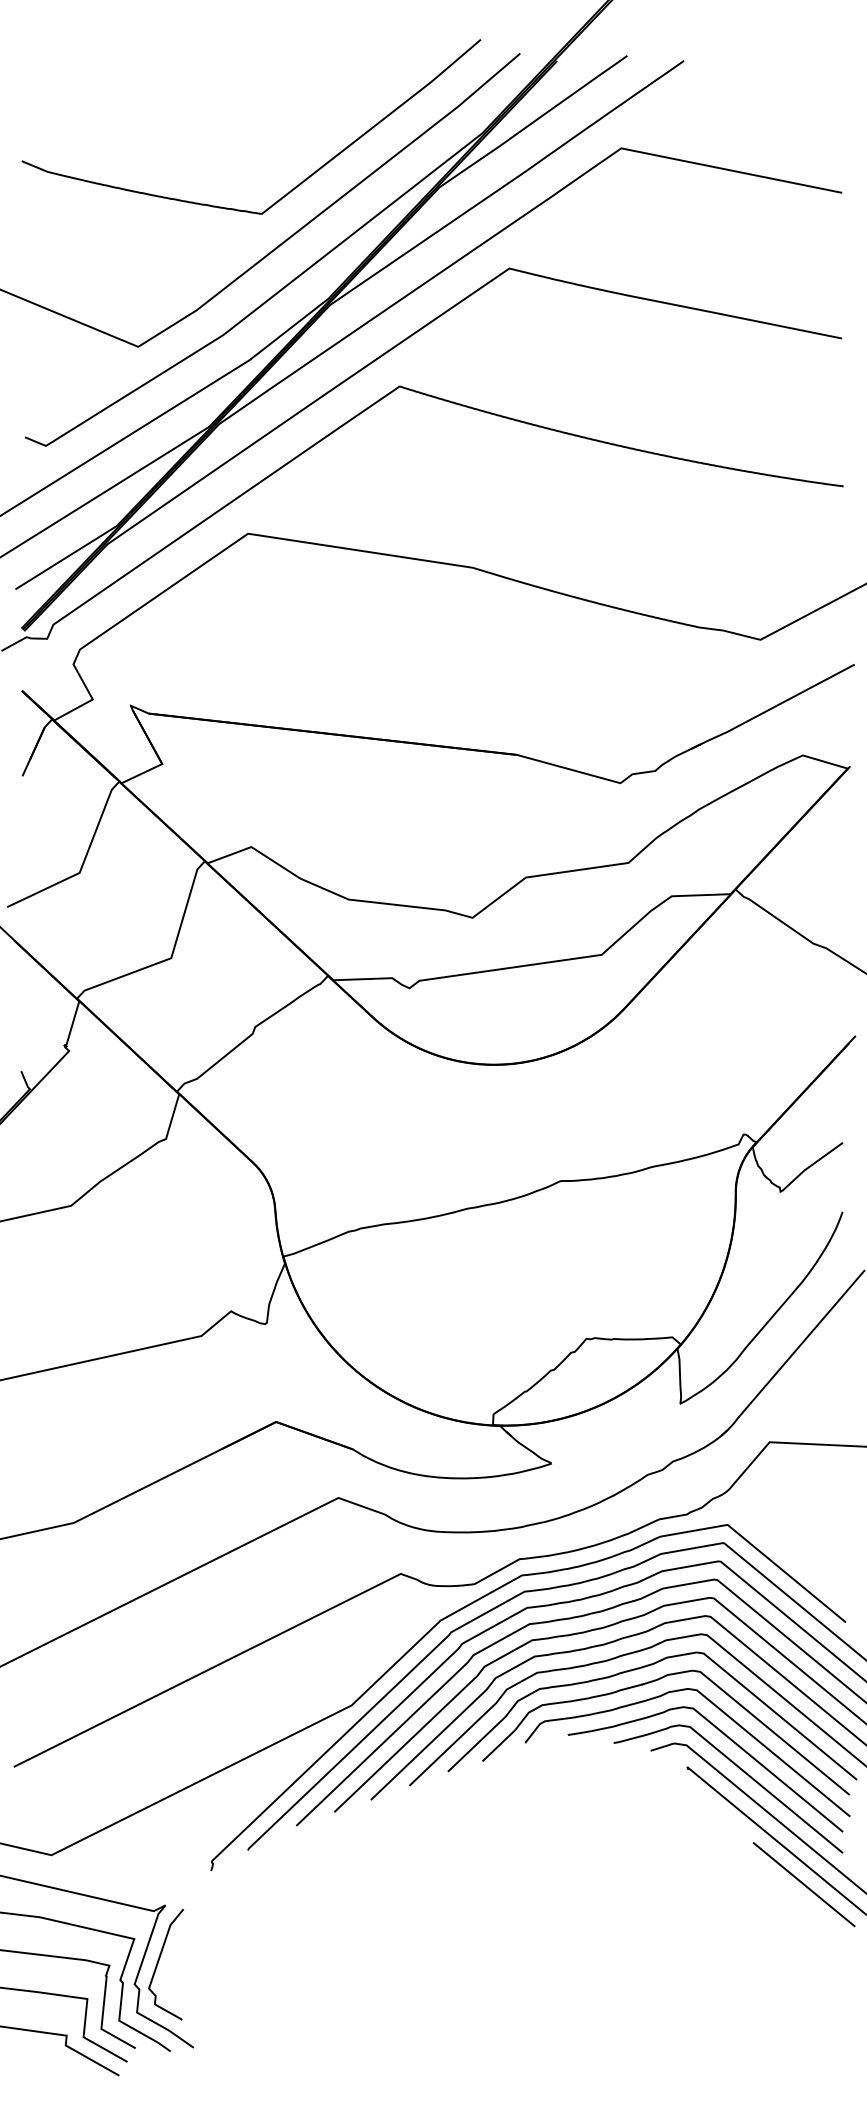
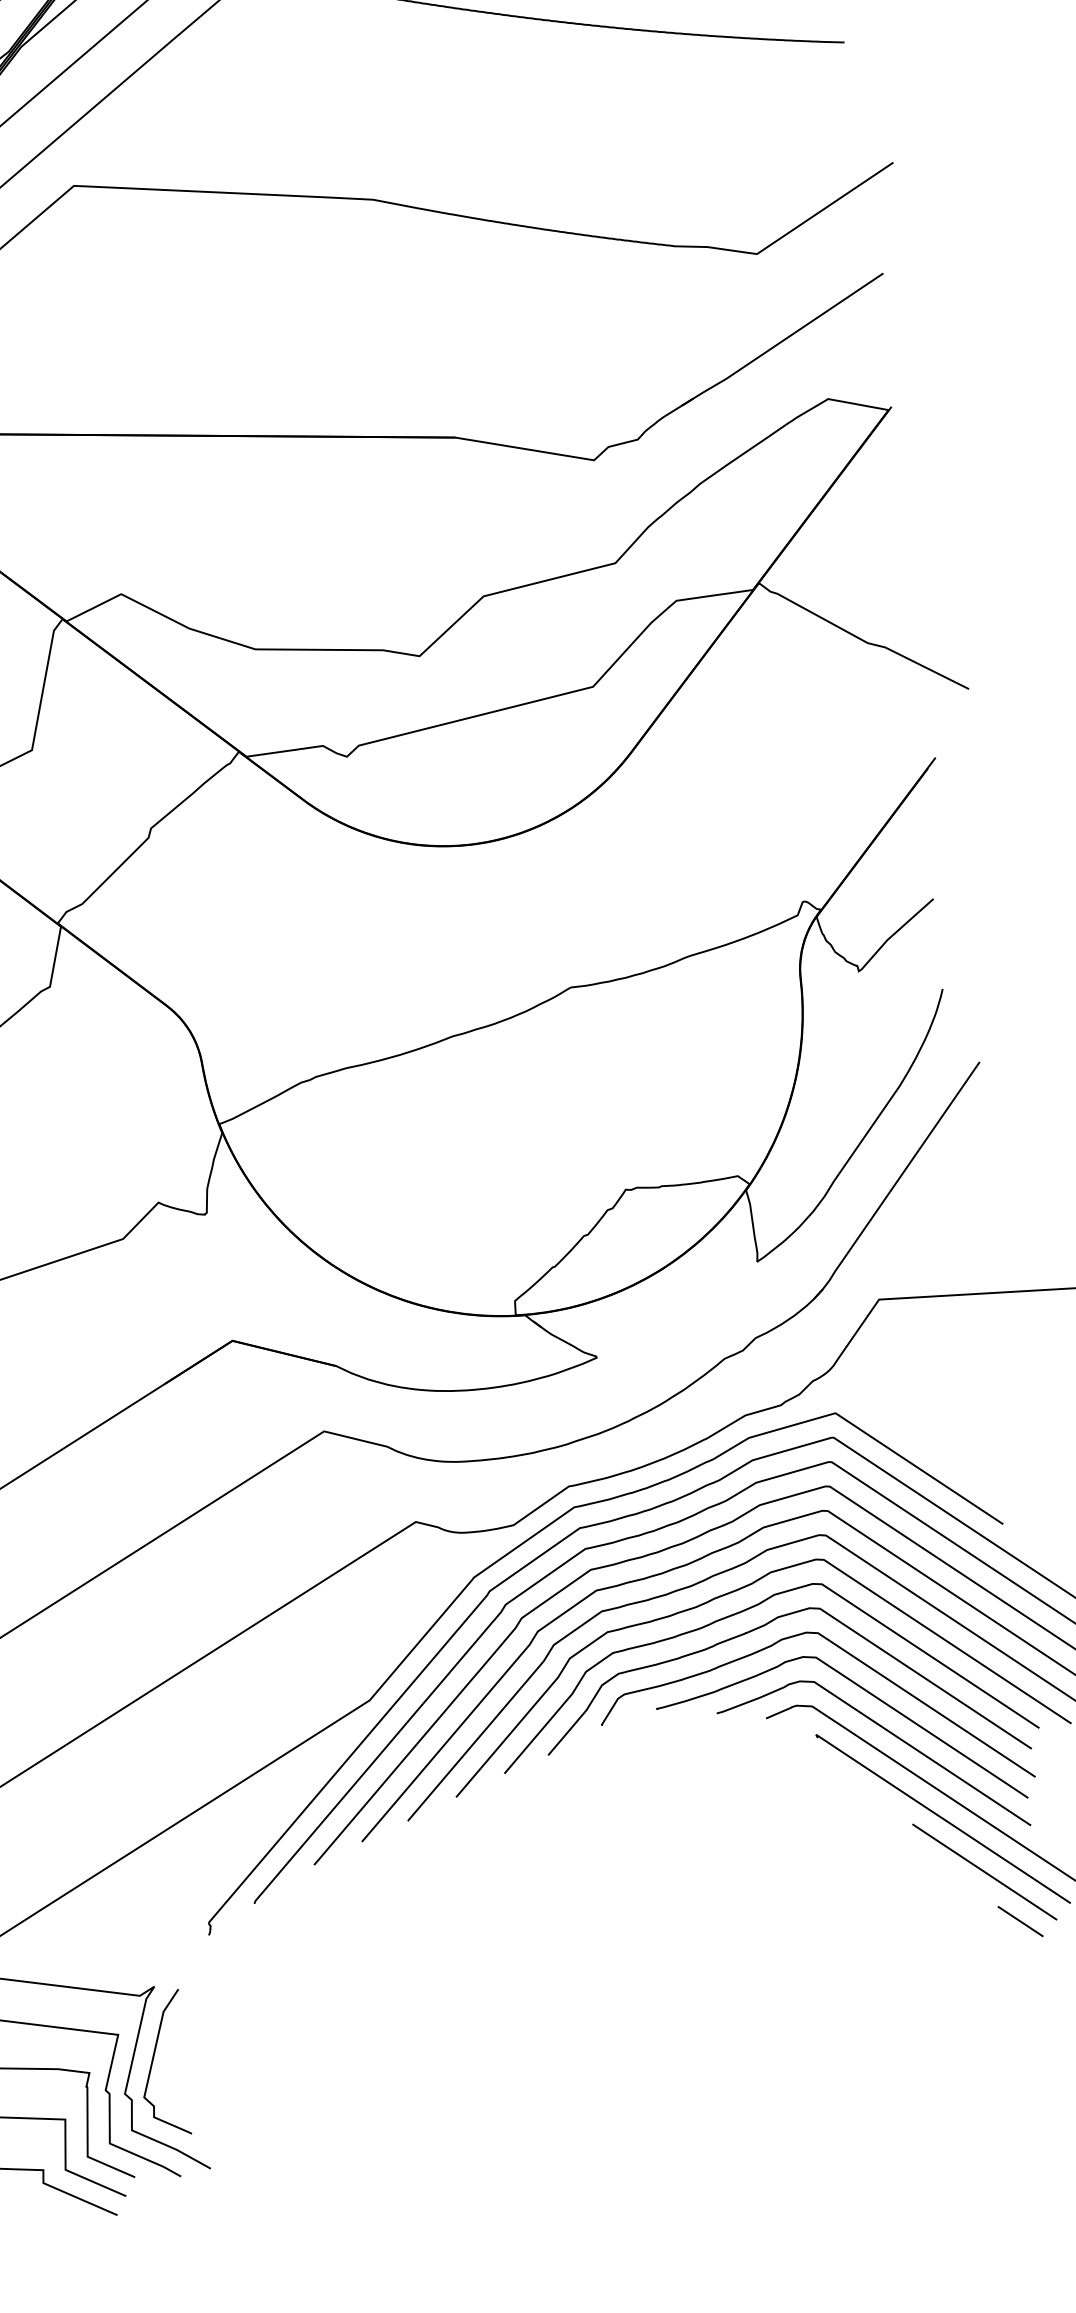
line: (827, 1924) -> (1020, 1920), added

